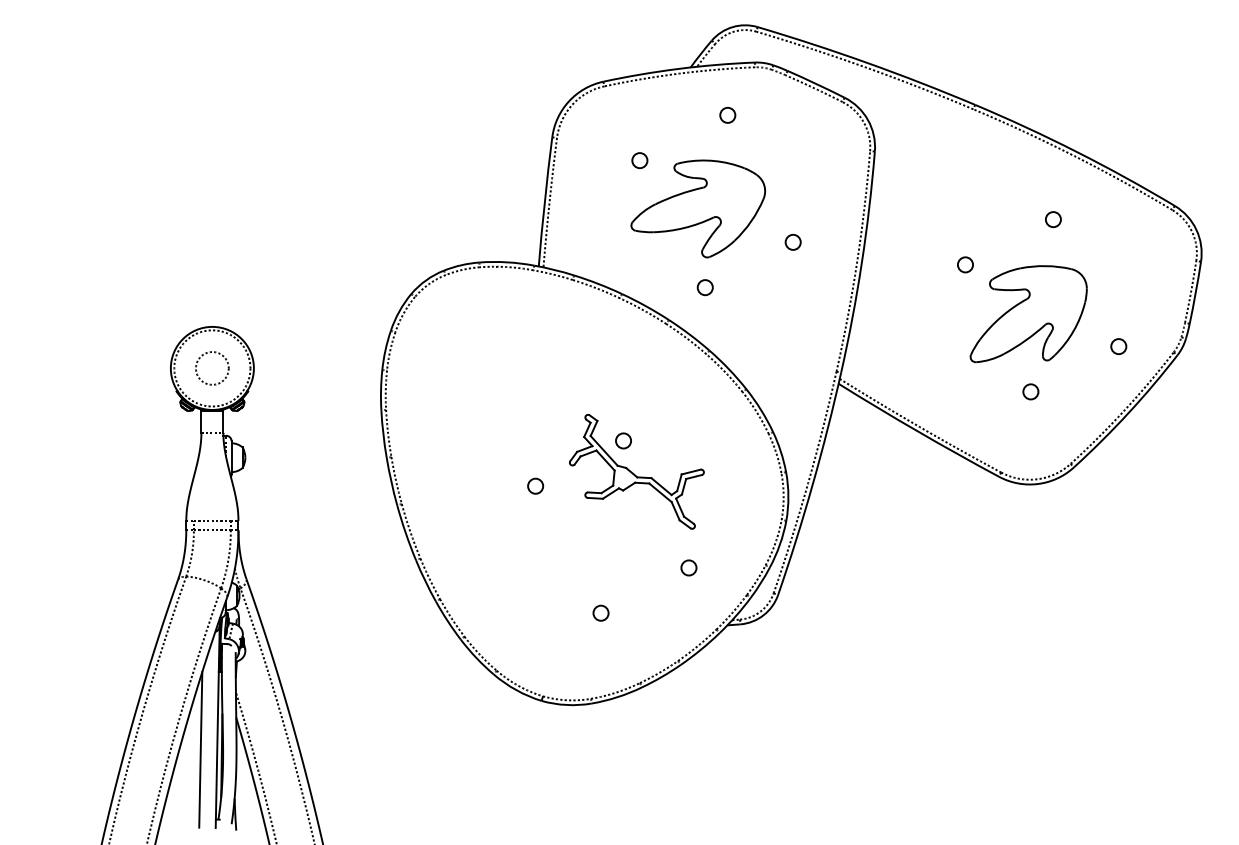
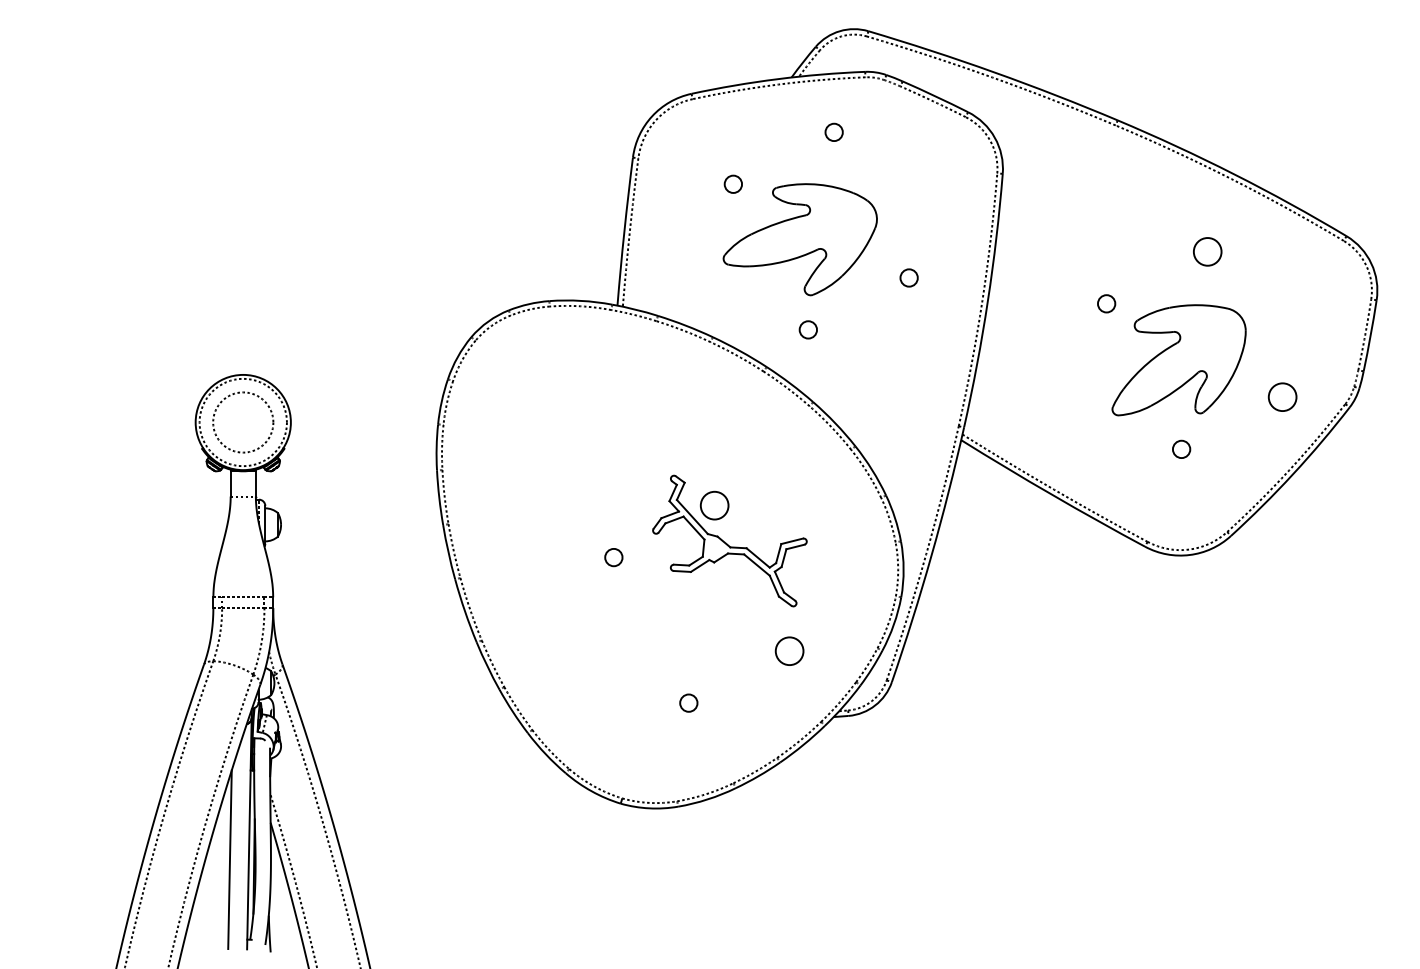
circle: (1052, 219) -> (1206, 251), size x1.6
circle: (1118, 346) -> (1281, 397), size x1.6
circle: (212, 368) -> (243, 422), size x1.6
circle: (623, 440) -> (714, 505), size x1.6
circle: (688, 567) -> (789, 650), size x1.6

